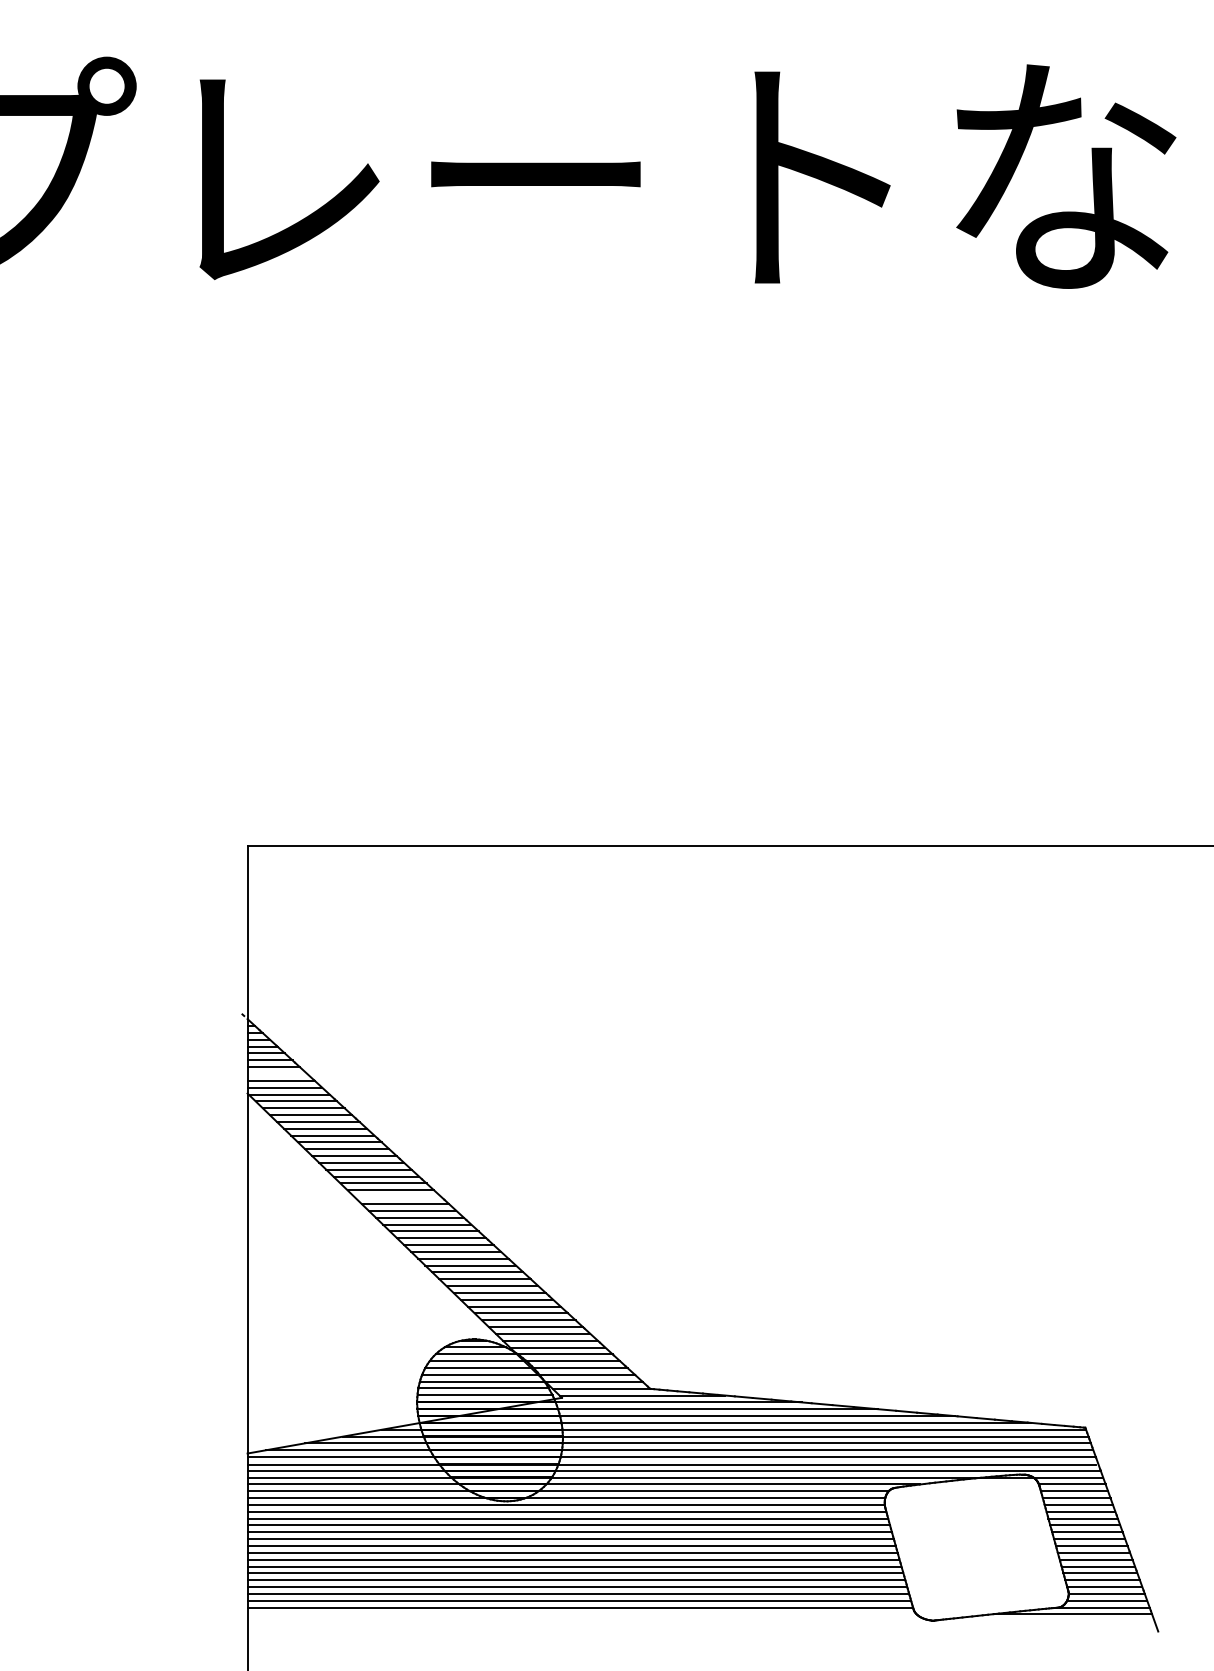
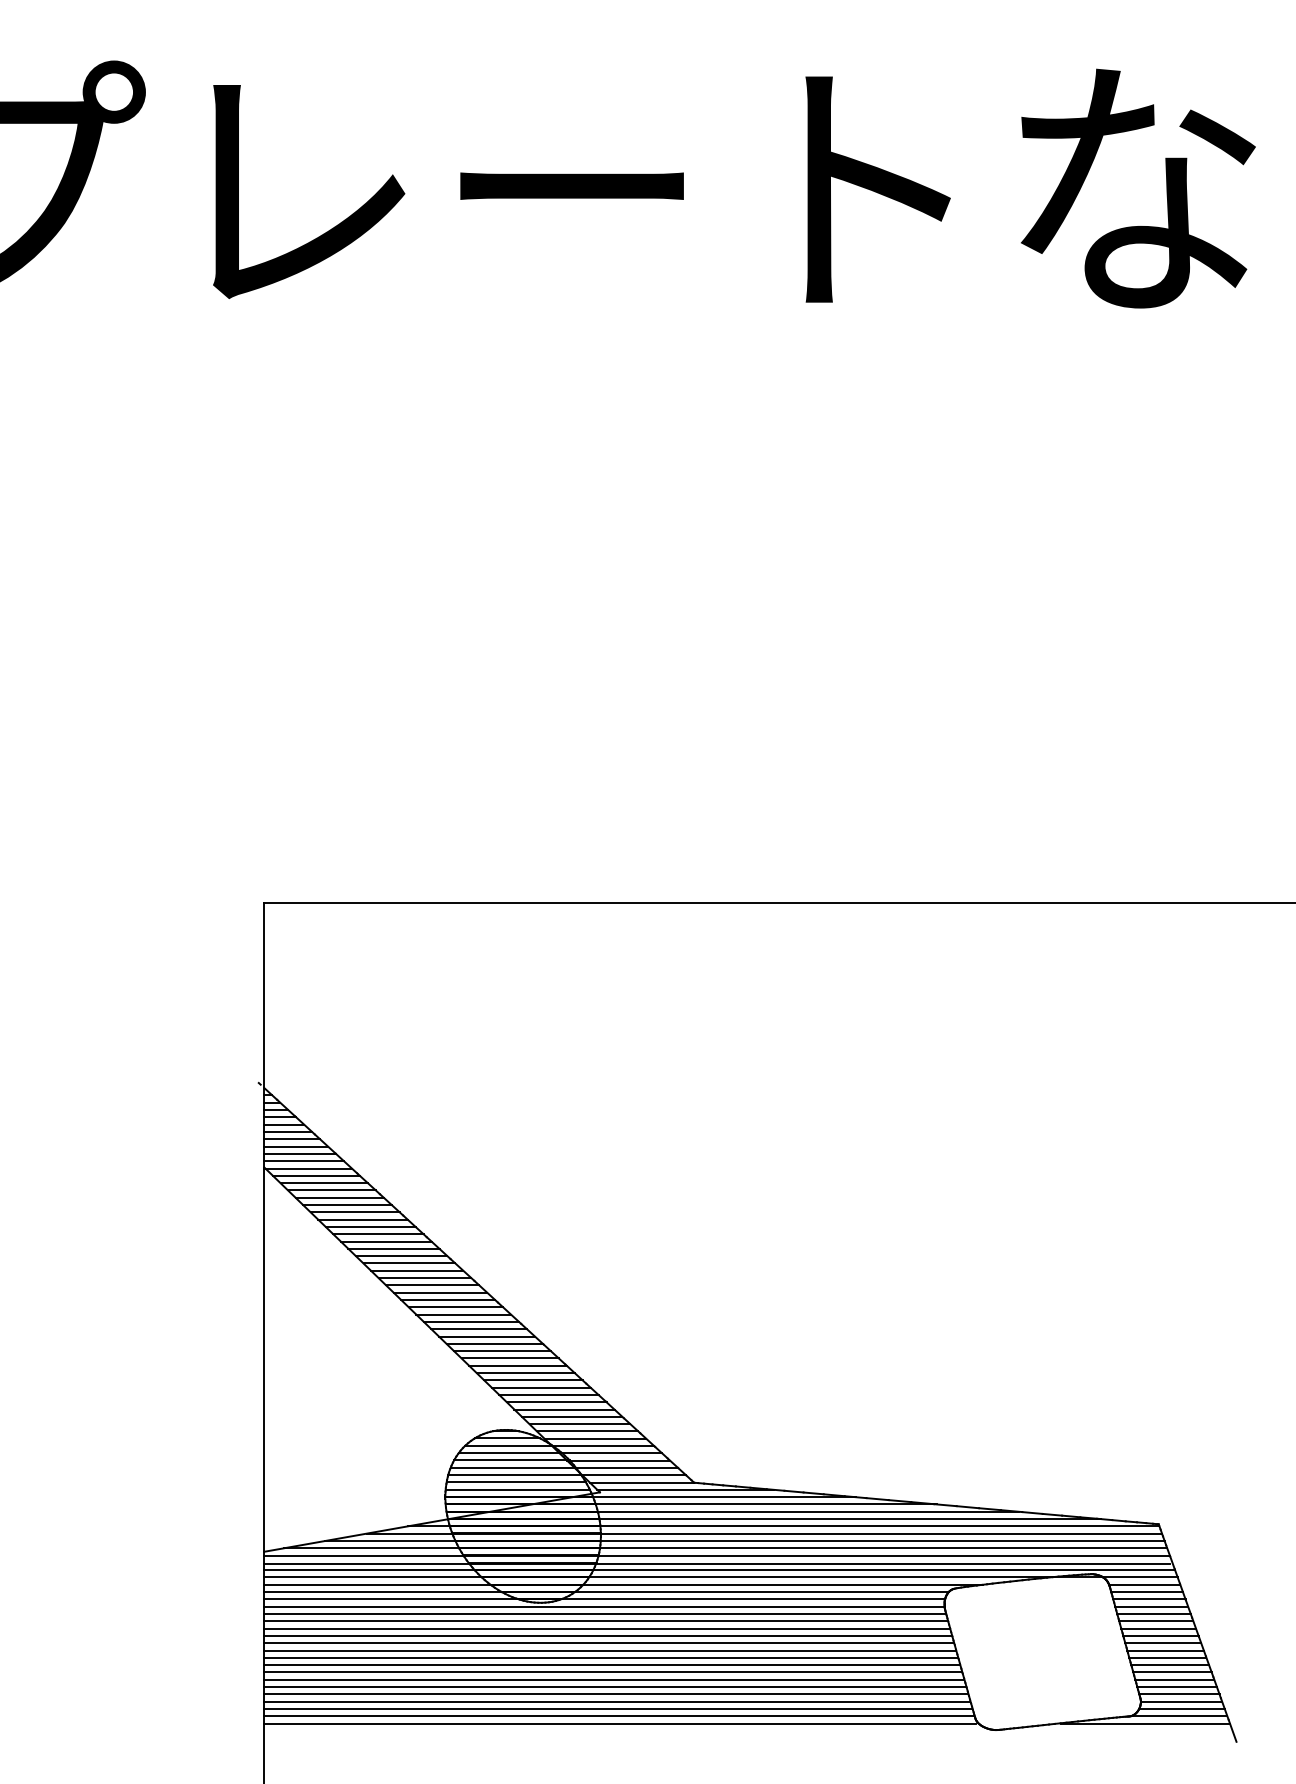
line: (277, 1073) -> (296, 1146), added
line: (397, 1197) -> (424, 1278), added
line: (581, 1614) -> (620, 1723), added

